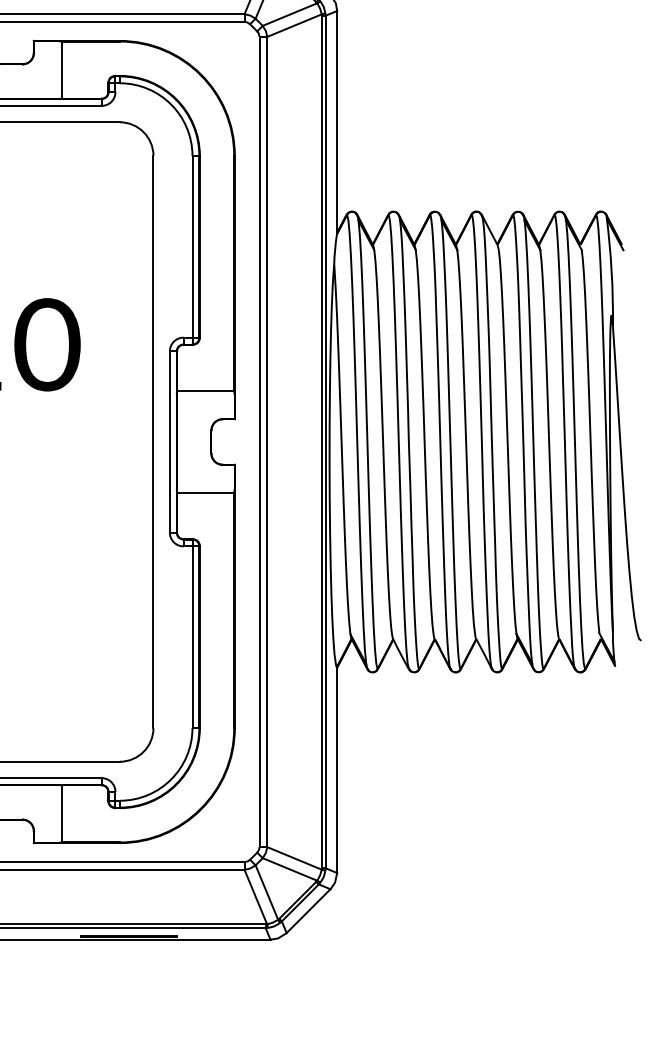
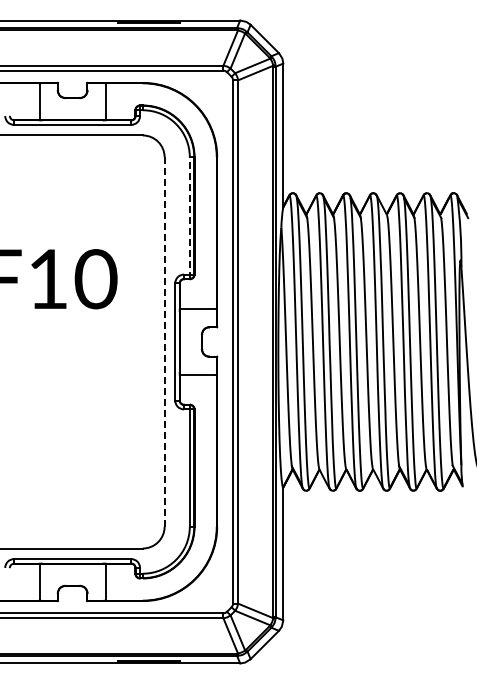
line: (191, 250) -> (189, 218), solid -> dashed
line: (153, 441) -> (164, 341), solid -> dashed

